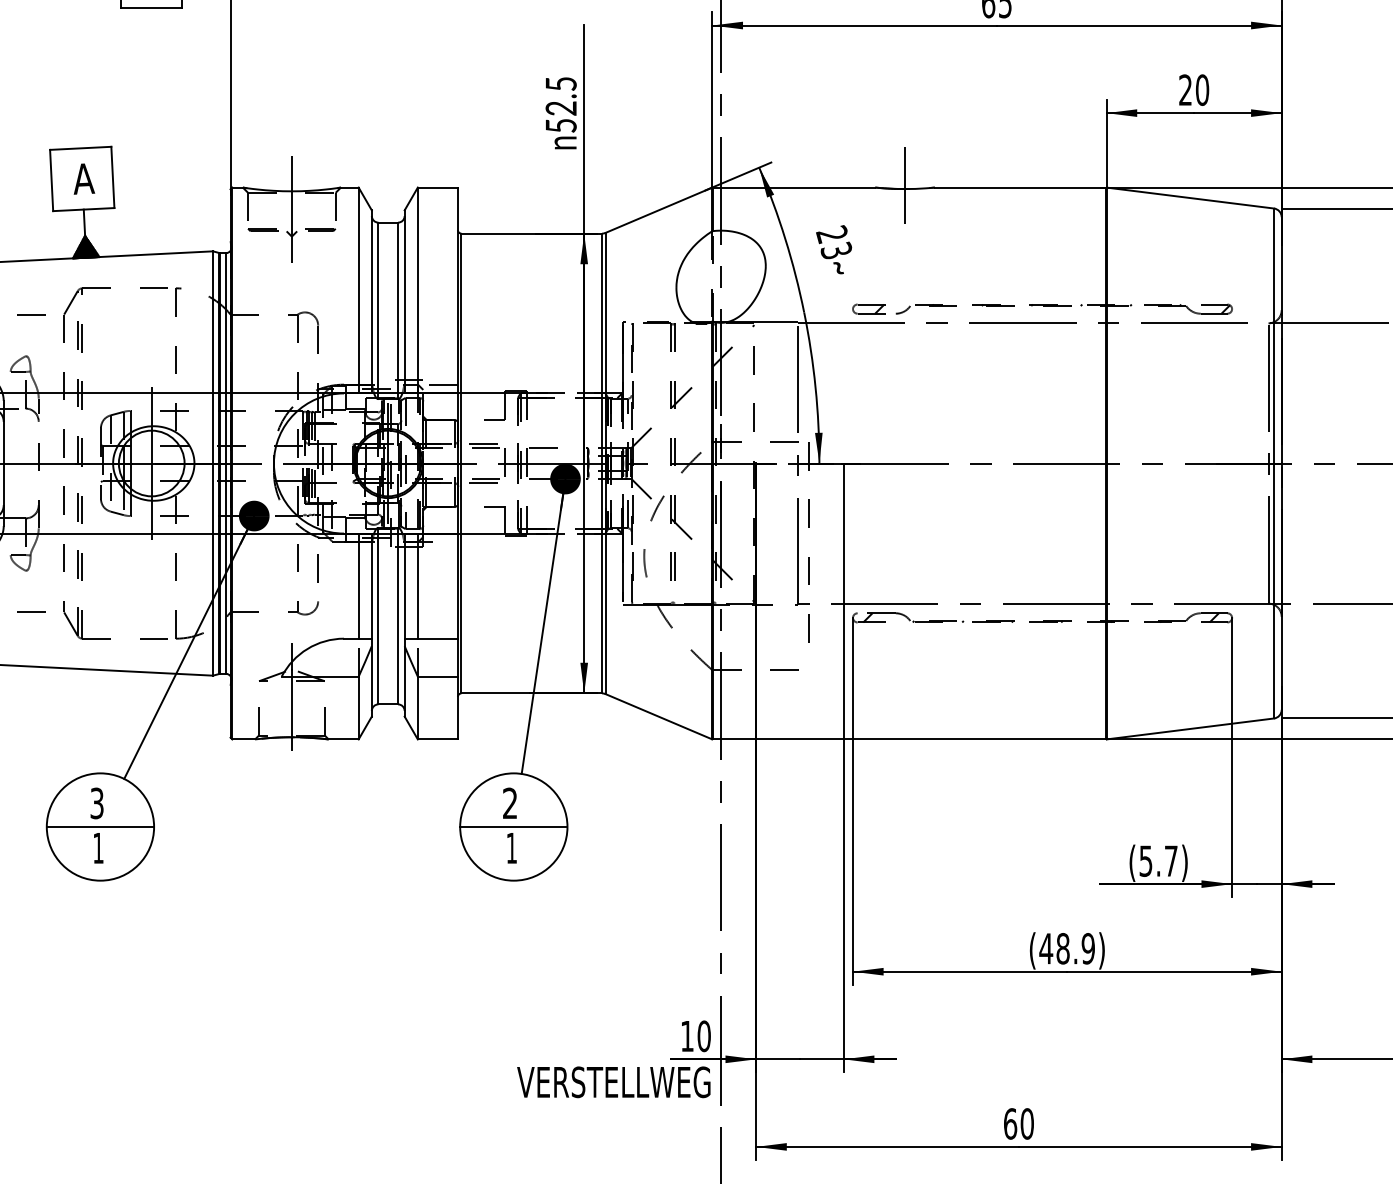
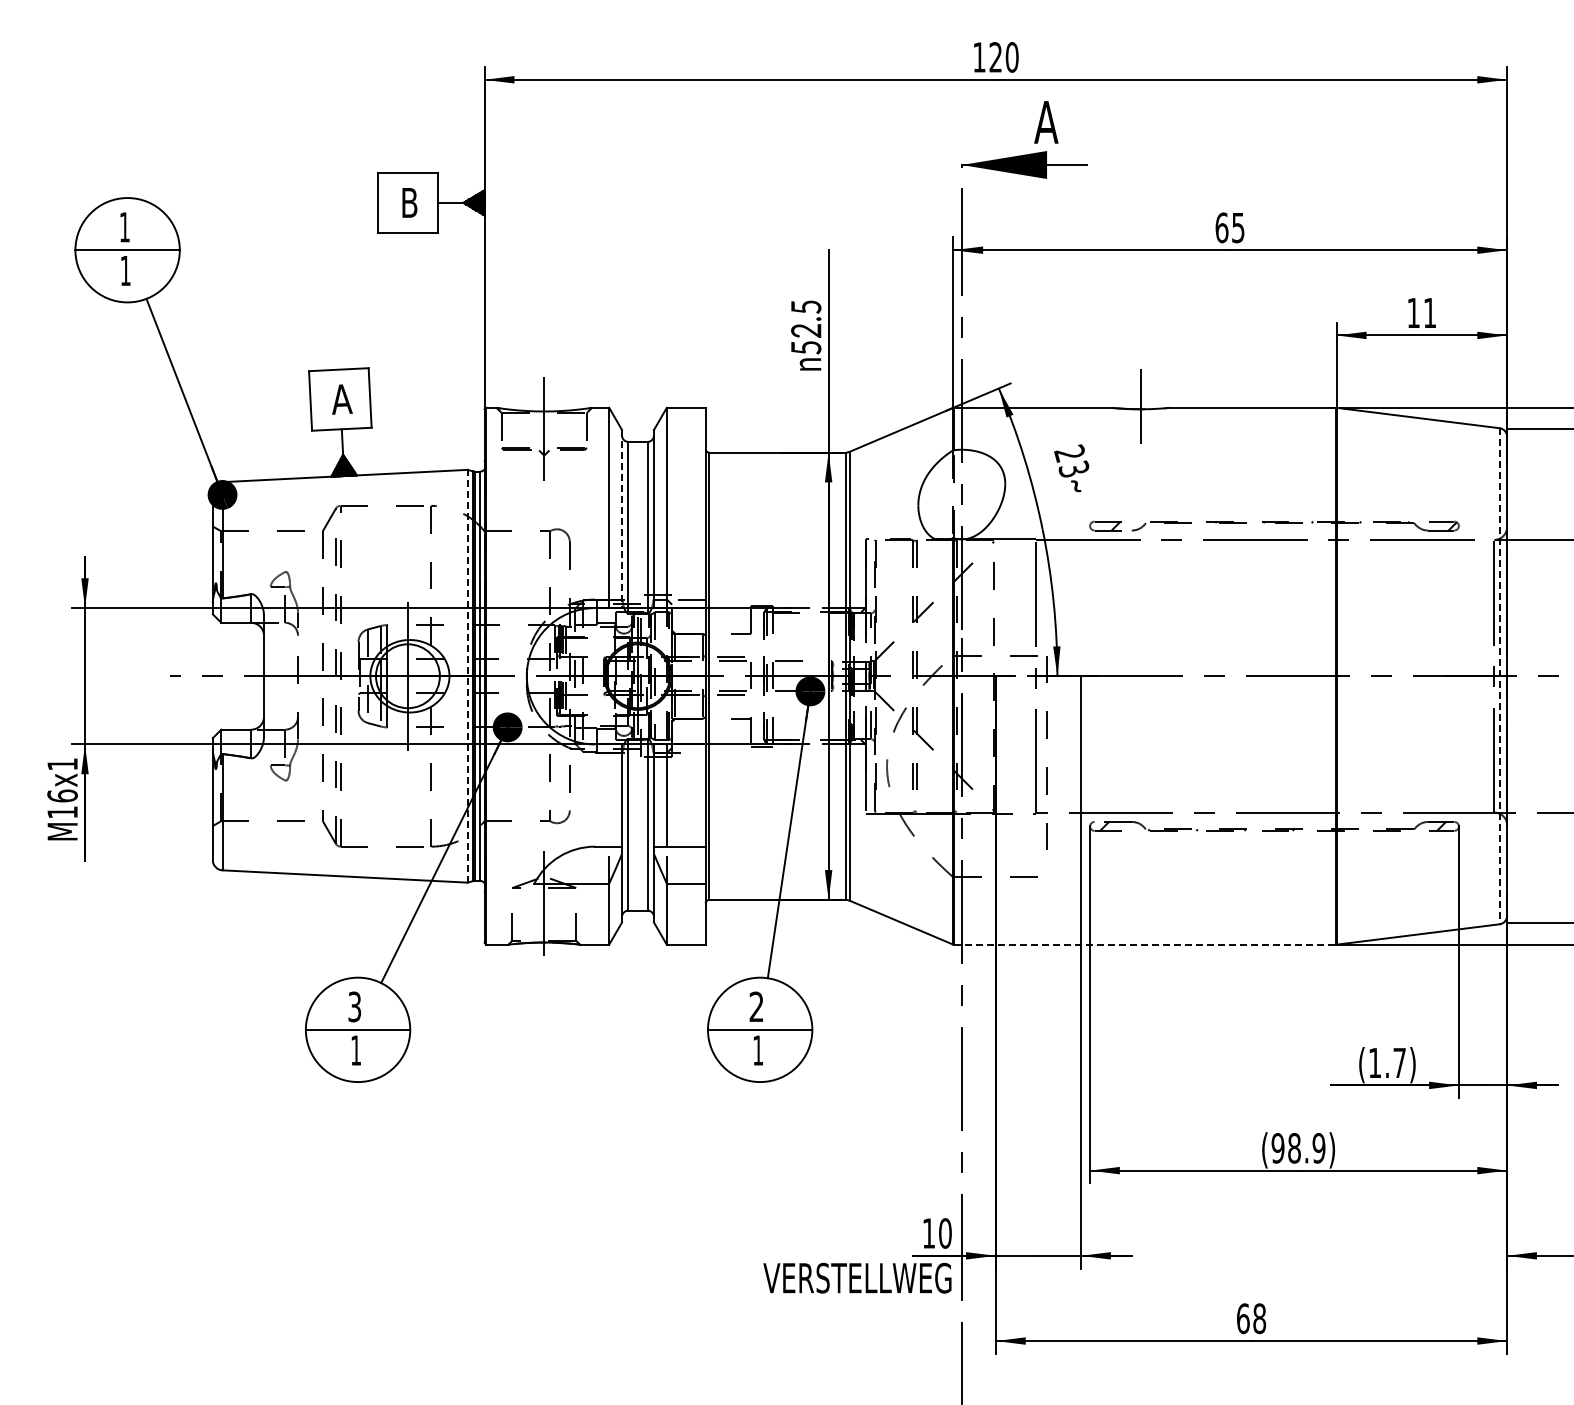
text: (1193, 89) -> (1421, 312), 20 -> 11
line: (372, 302) -> (622, 519), solid -> dashed
line: (212, 462) -> (467, 675), solid -> dashed
line: (1273, 463) -> (1499, 676), solid -> dashed
line: (358, 586) -> (609, 795), removed
line: (909, 739) -> (1145, 944), solid -> dashed
text: (1146, 861) -> (1375, 1063), (5.7) -> (1.7)
text: (1045, 948) -> (1277, 1148), (48.9) -> (98.9)
text: (1027, 1123) -> (1259, 1318), 60 -> 68

